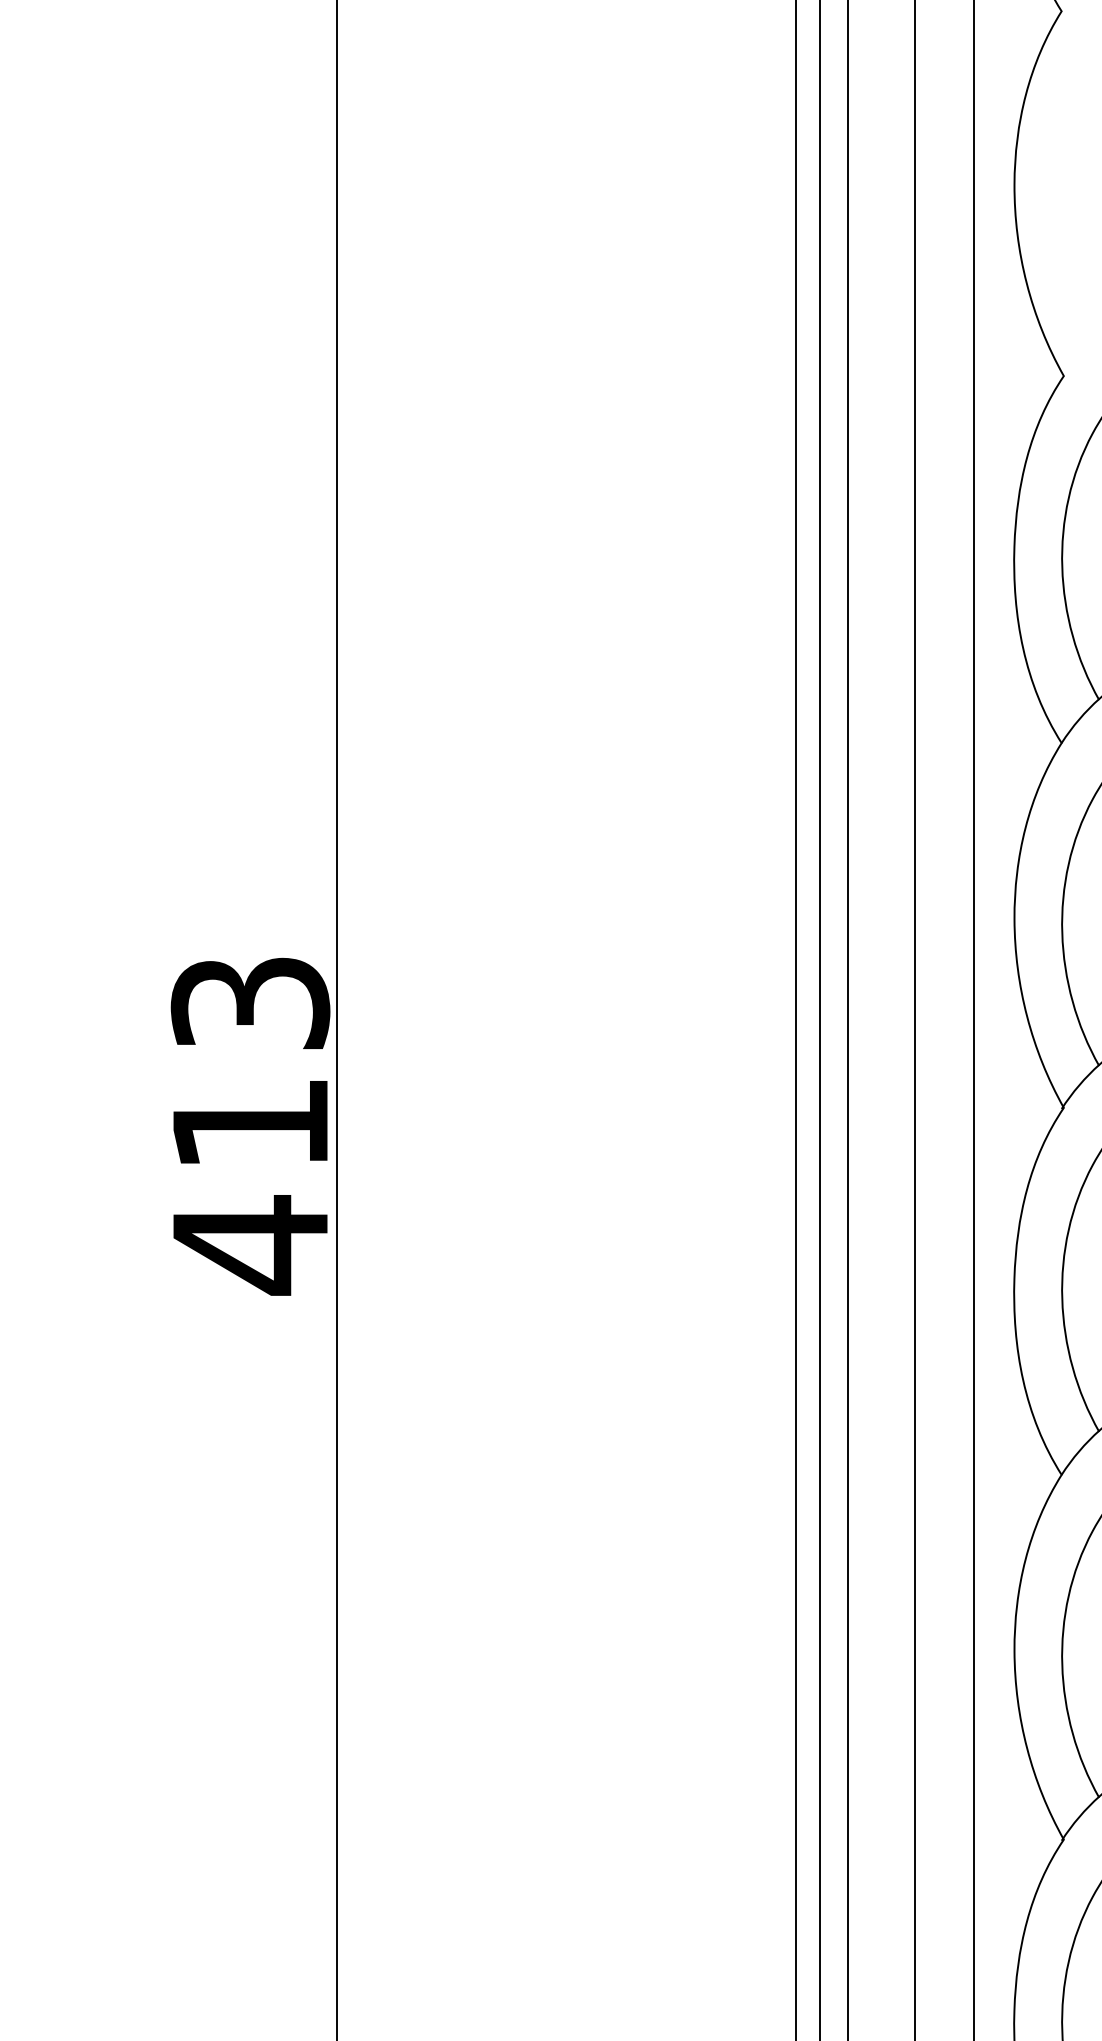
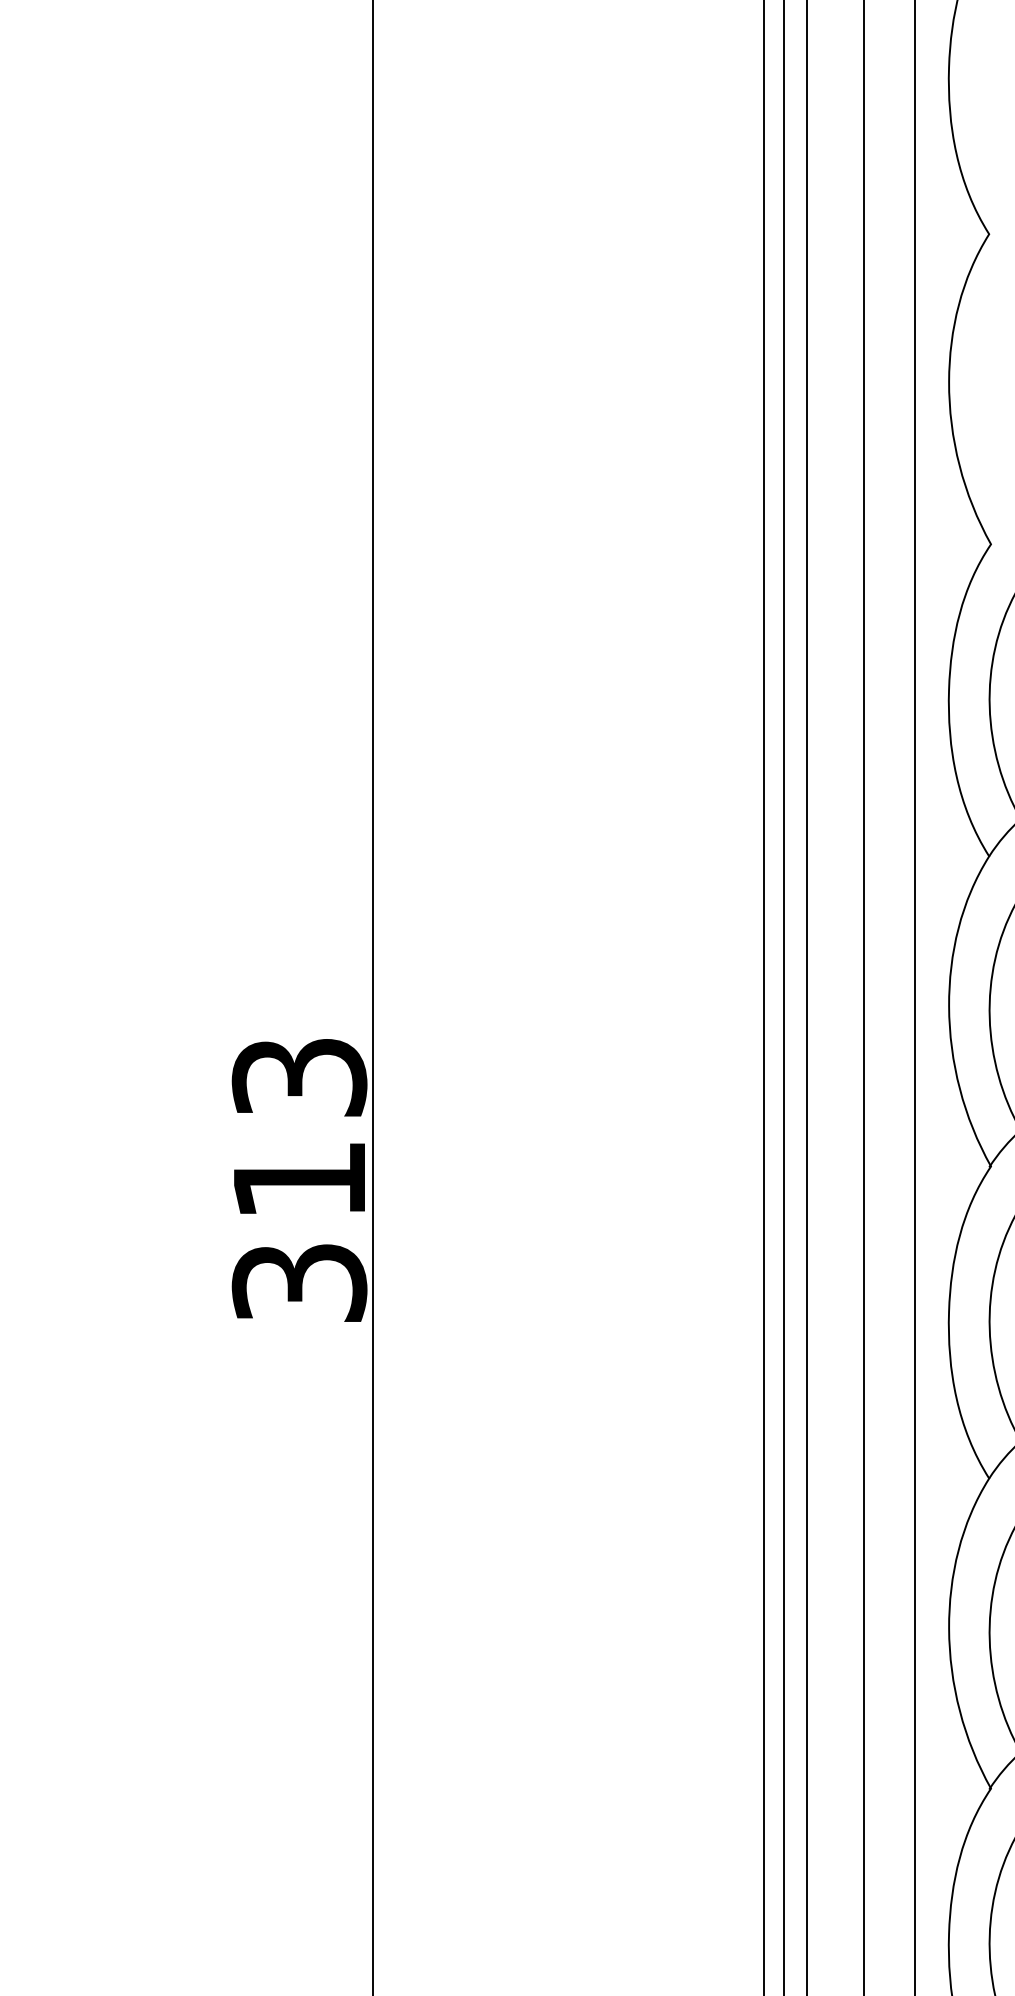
text: (250, 1245) -> (299, 1283), 413 -> 313

